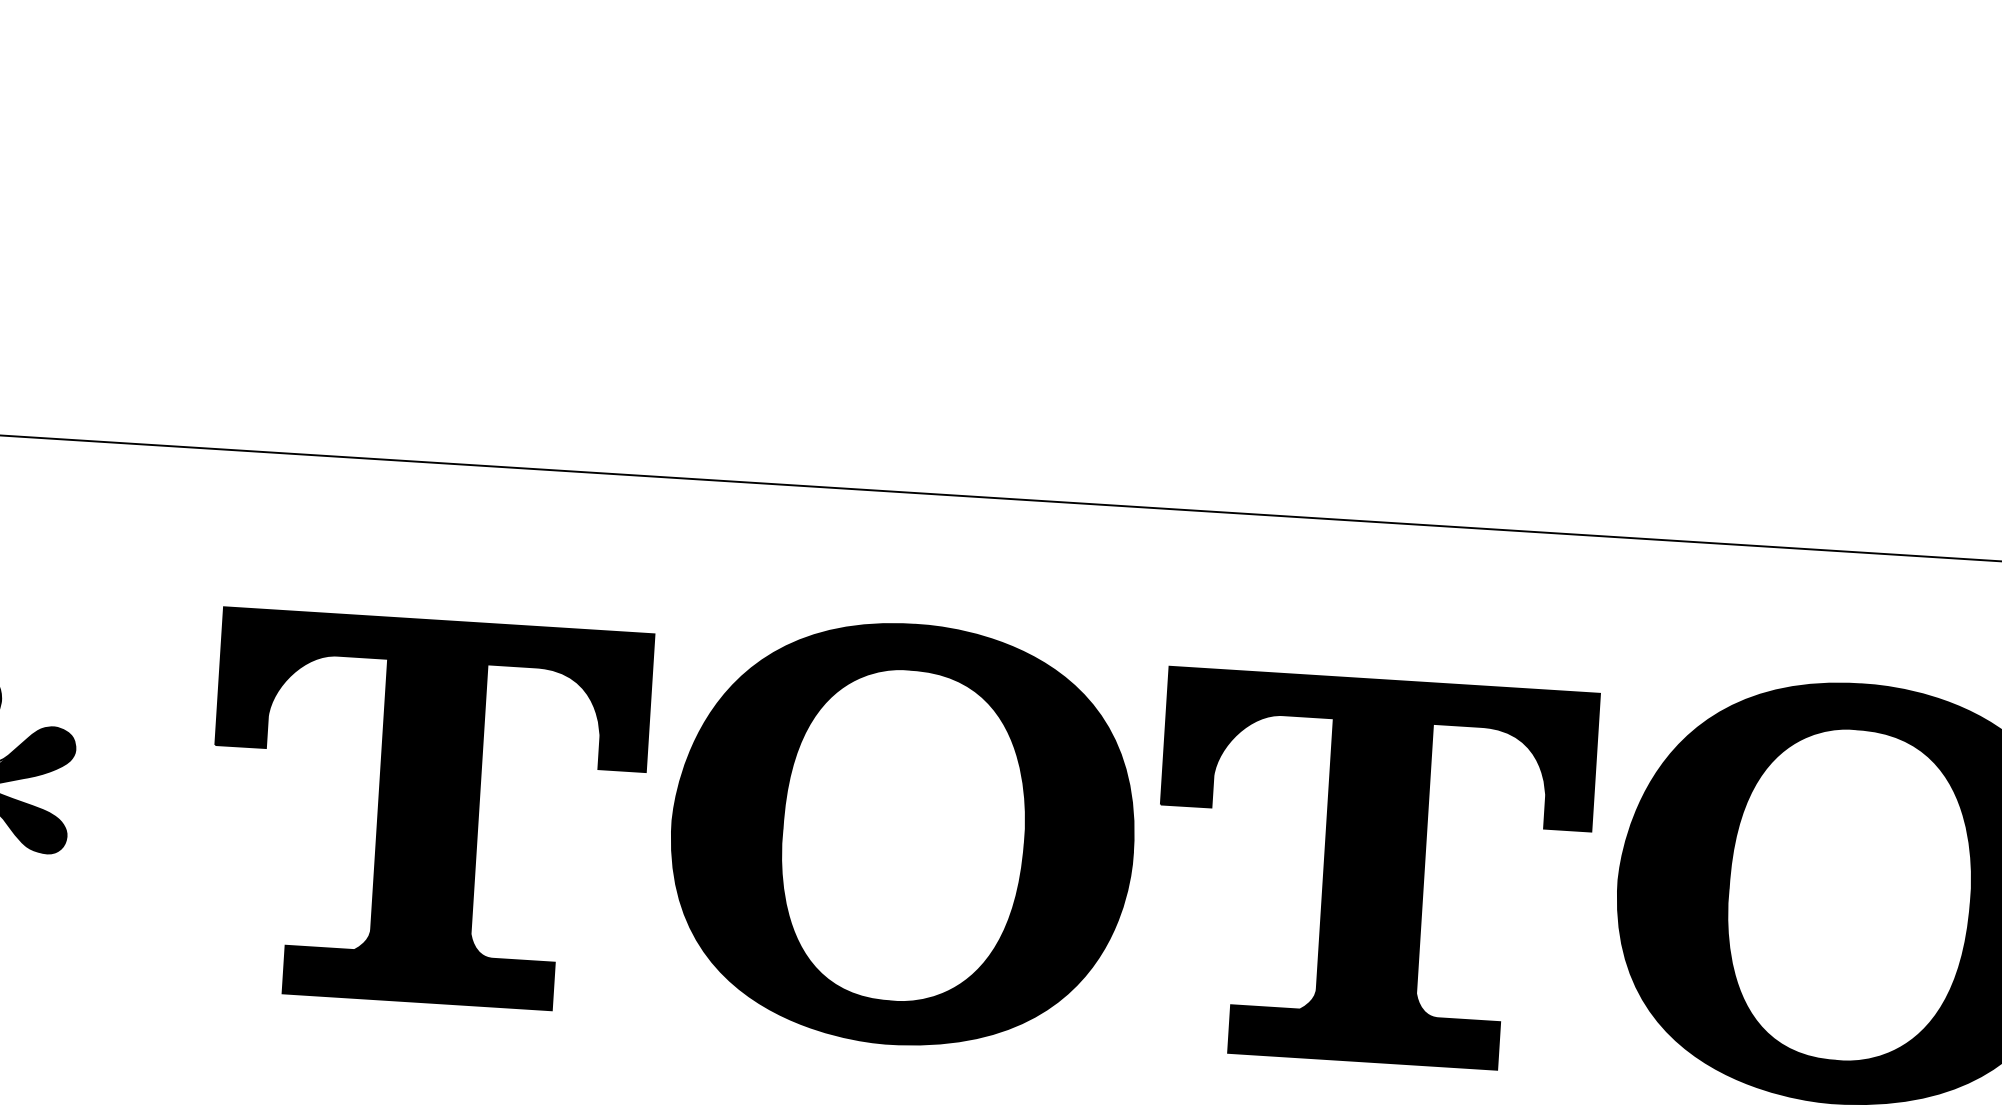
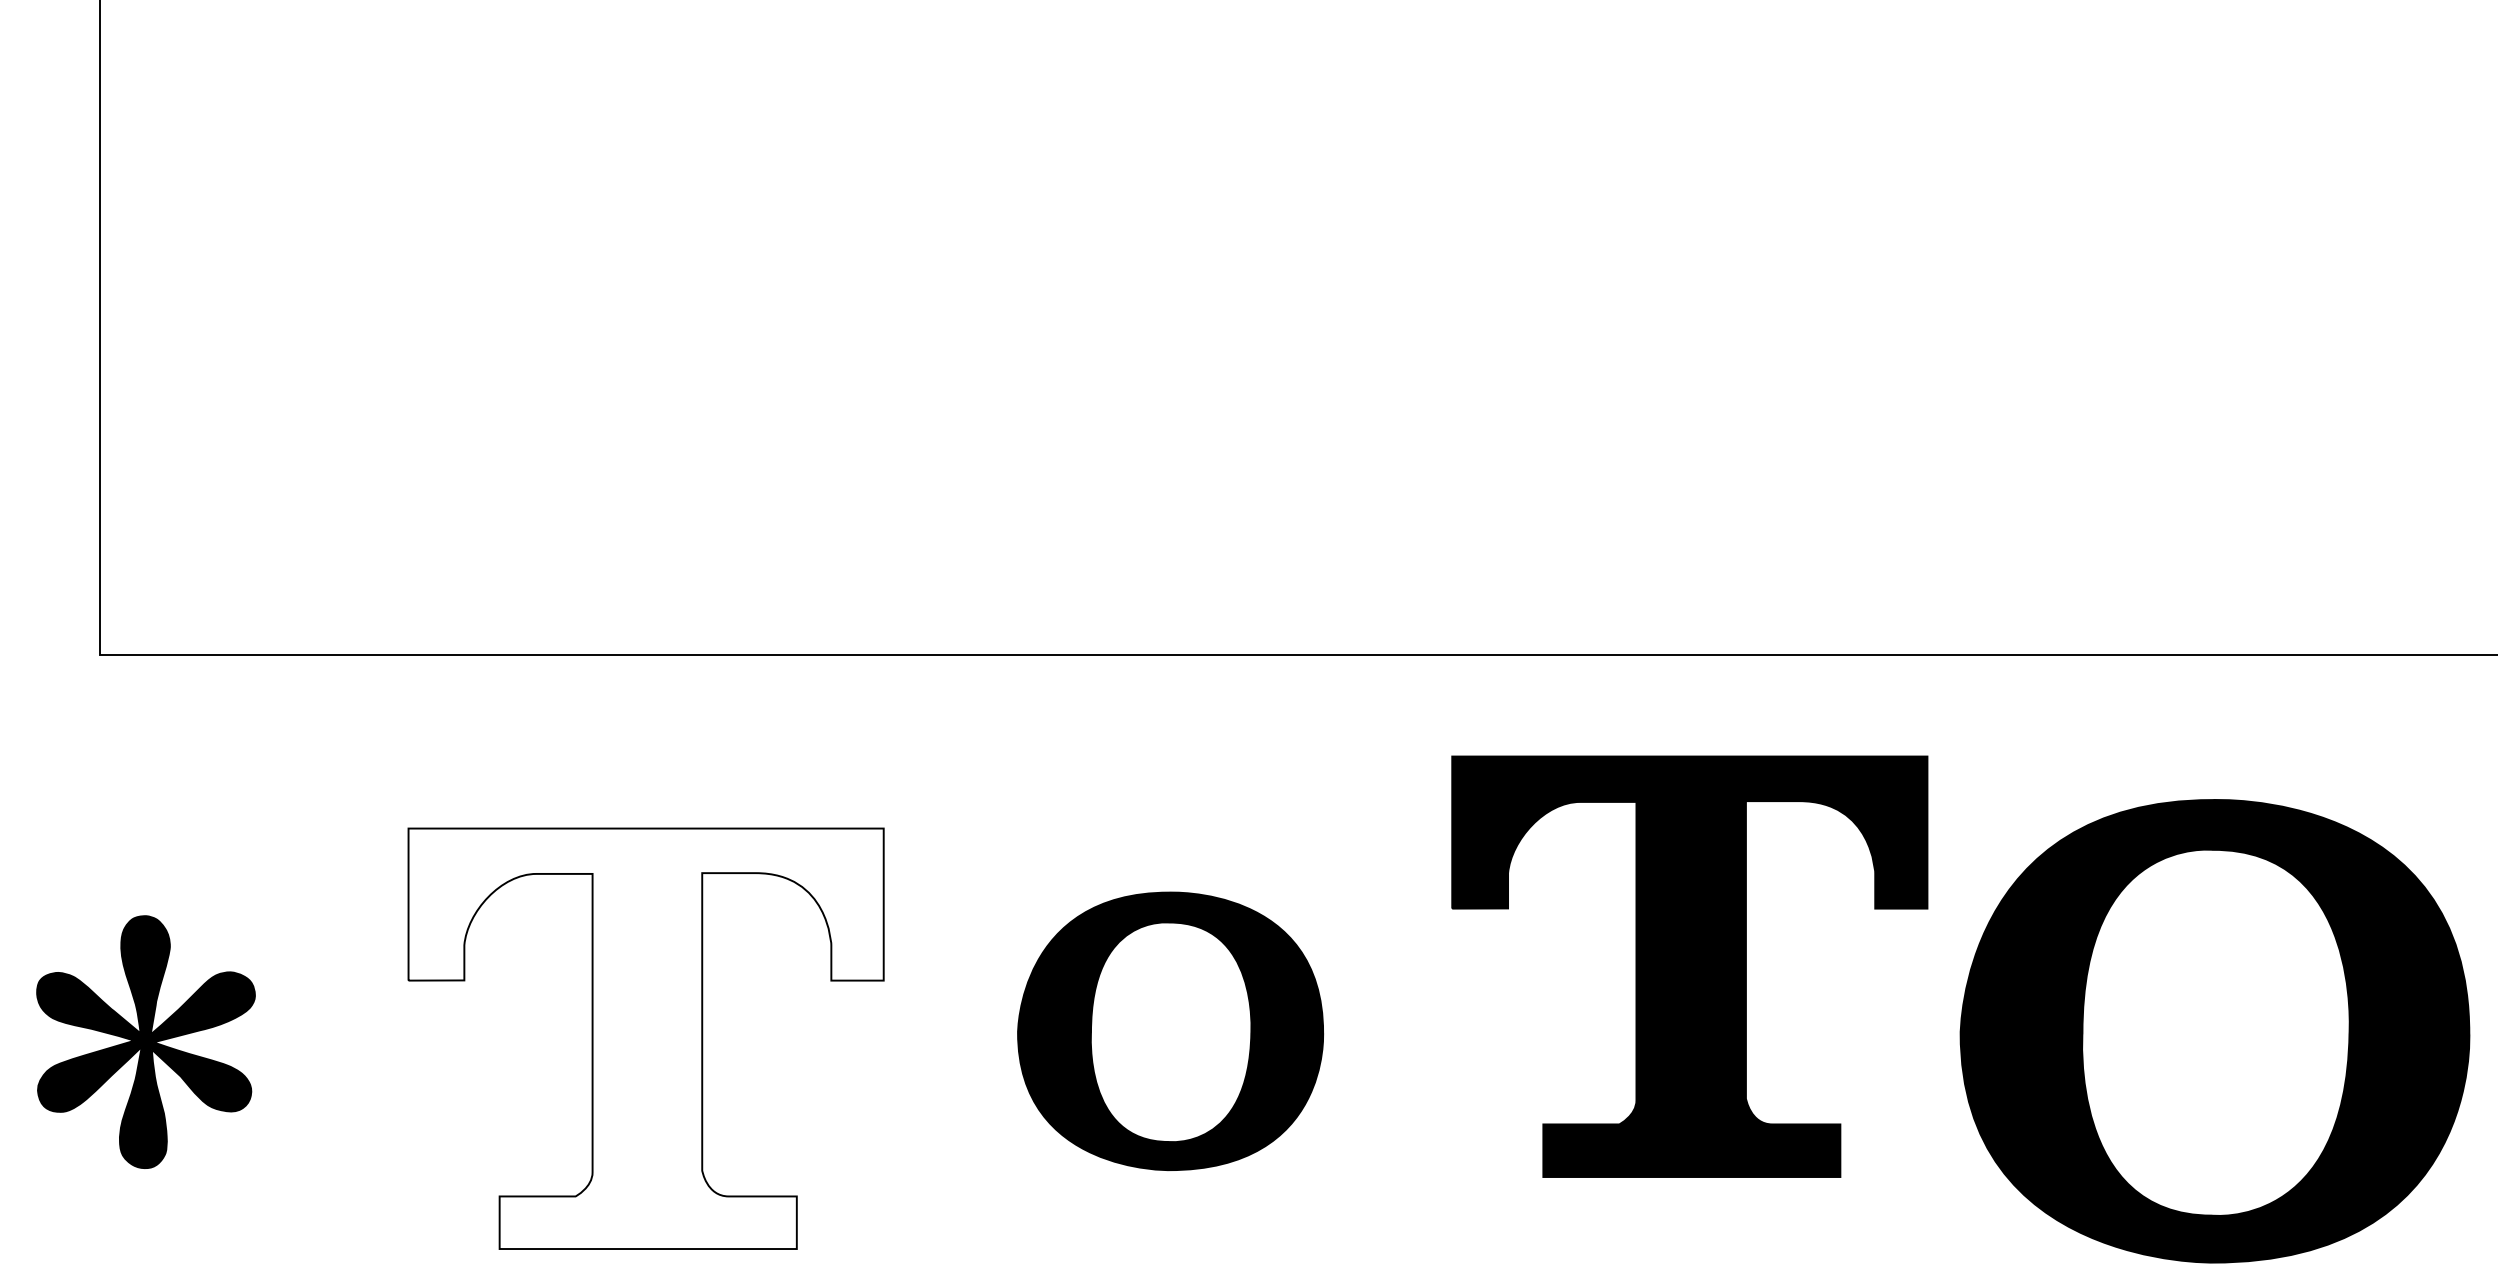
fill: (426, 810) -> (645, 1038), removed
part: (902, 834) -> (1170, 1031), size x0.6
part: (1372, 870) -> (1689, 966), moved

